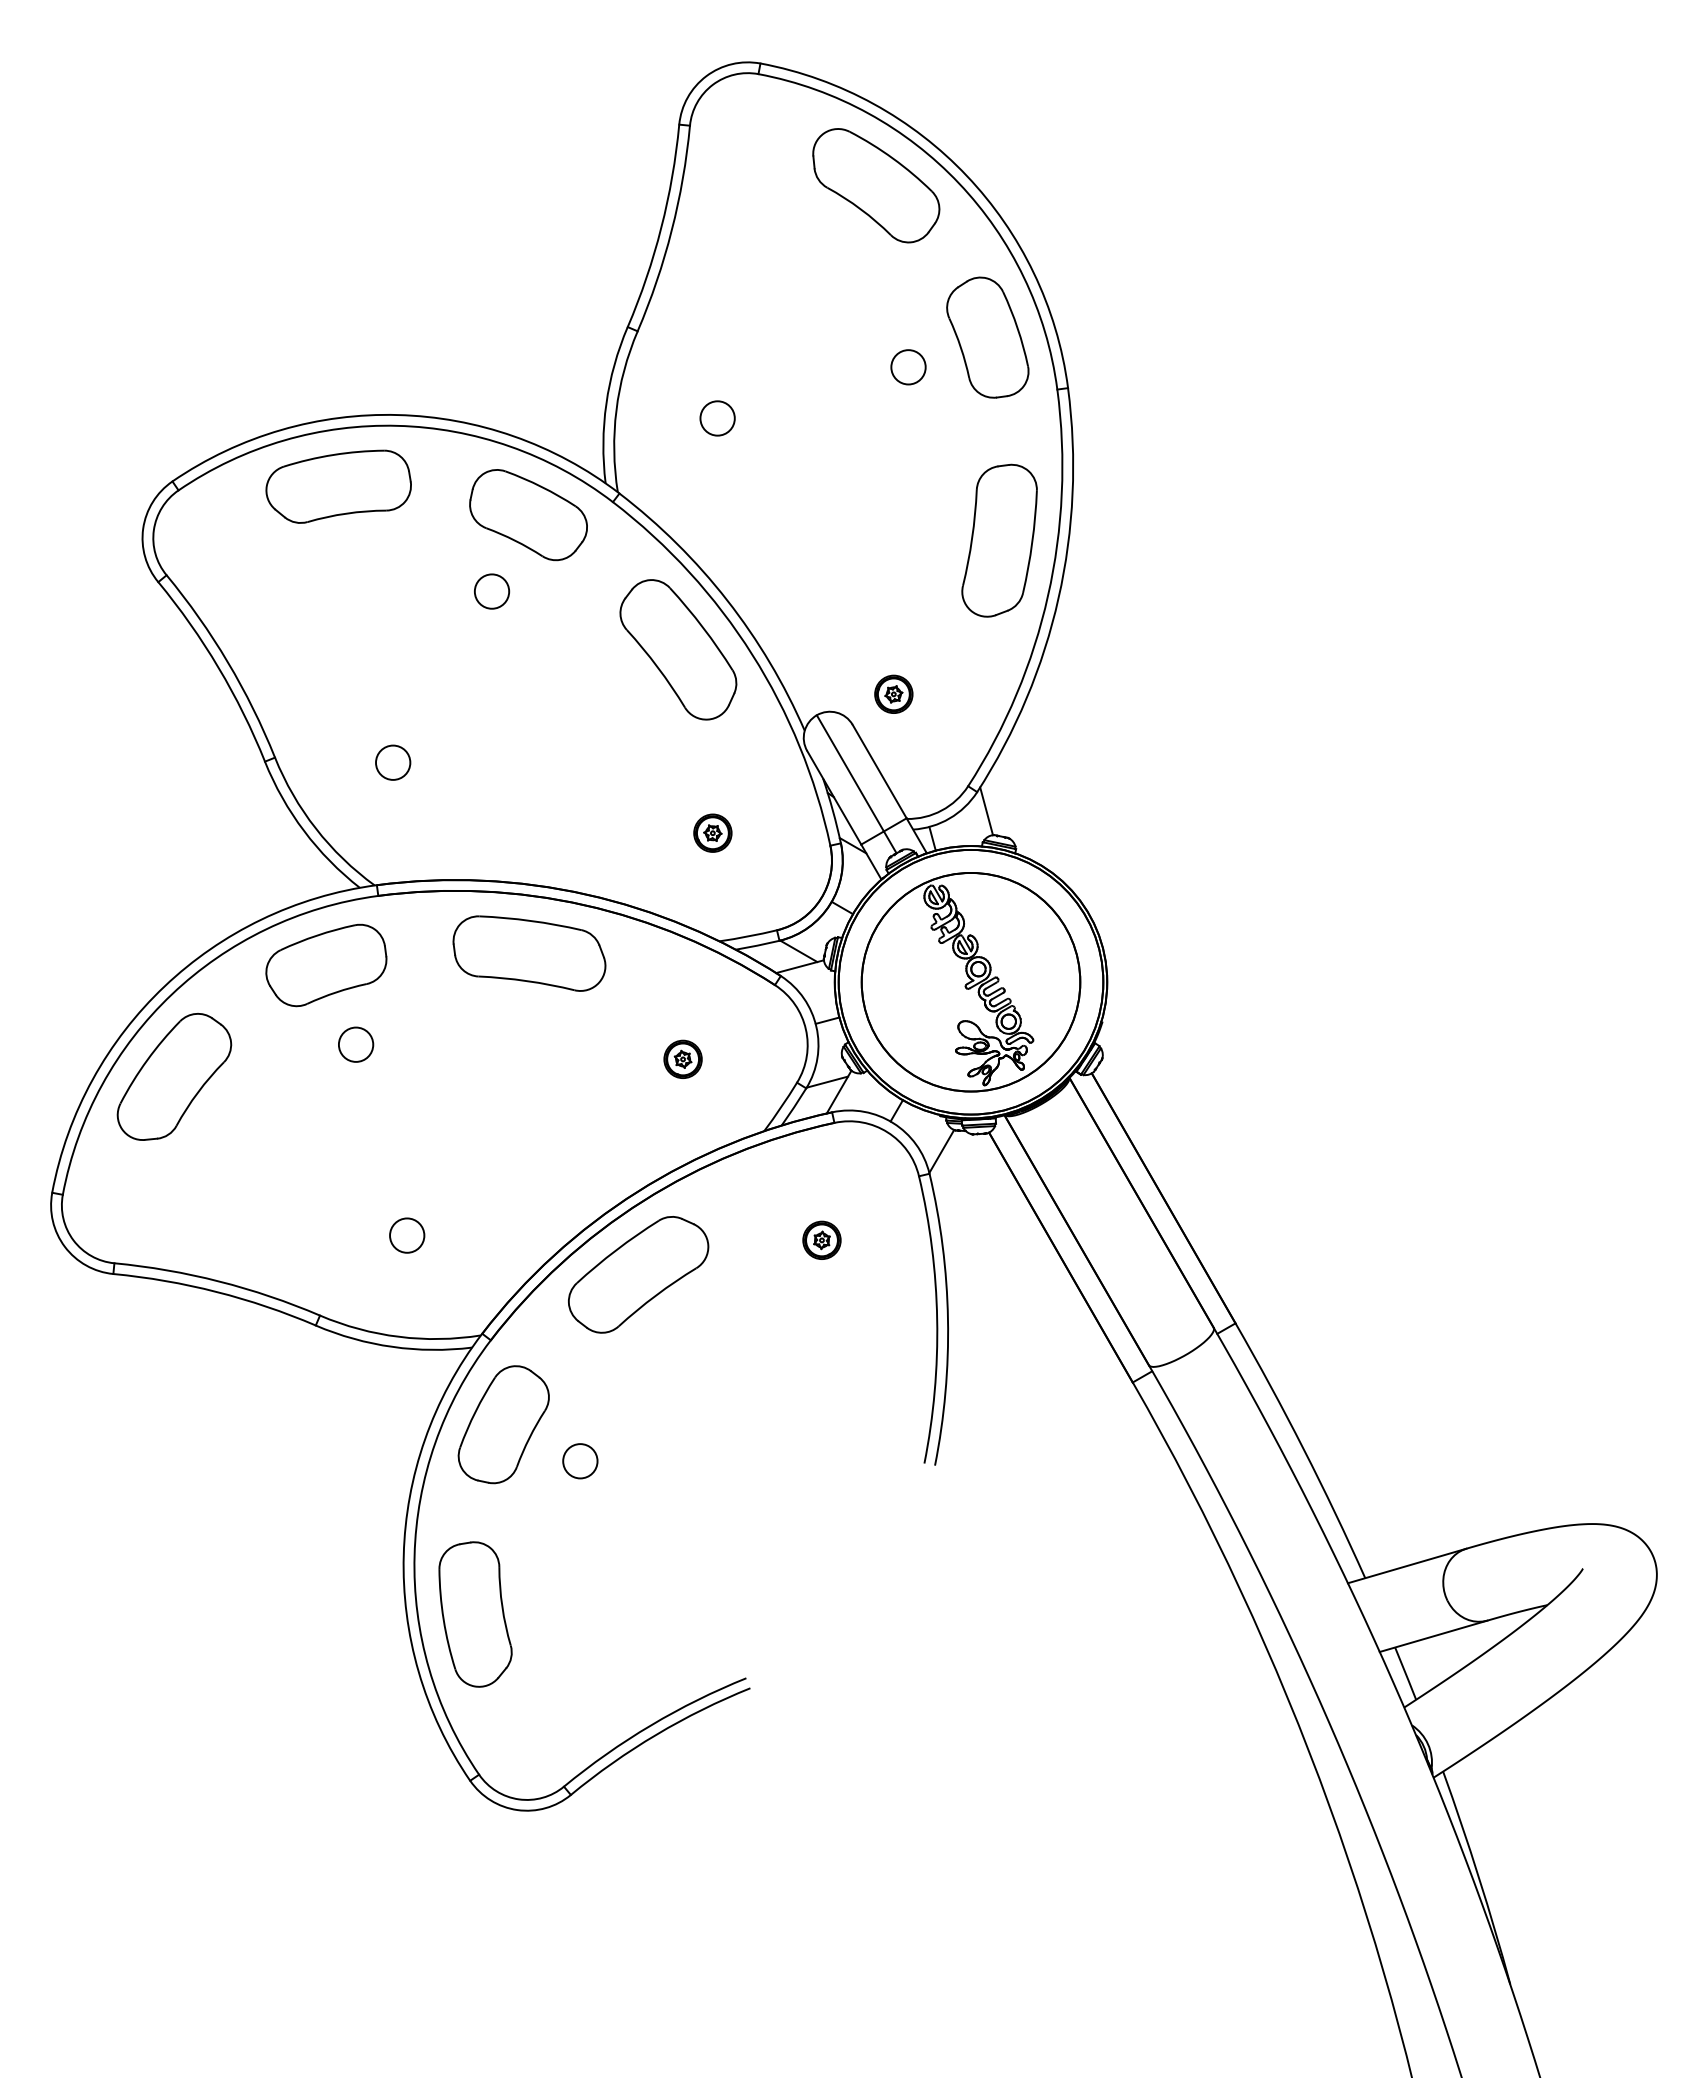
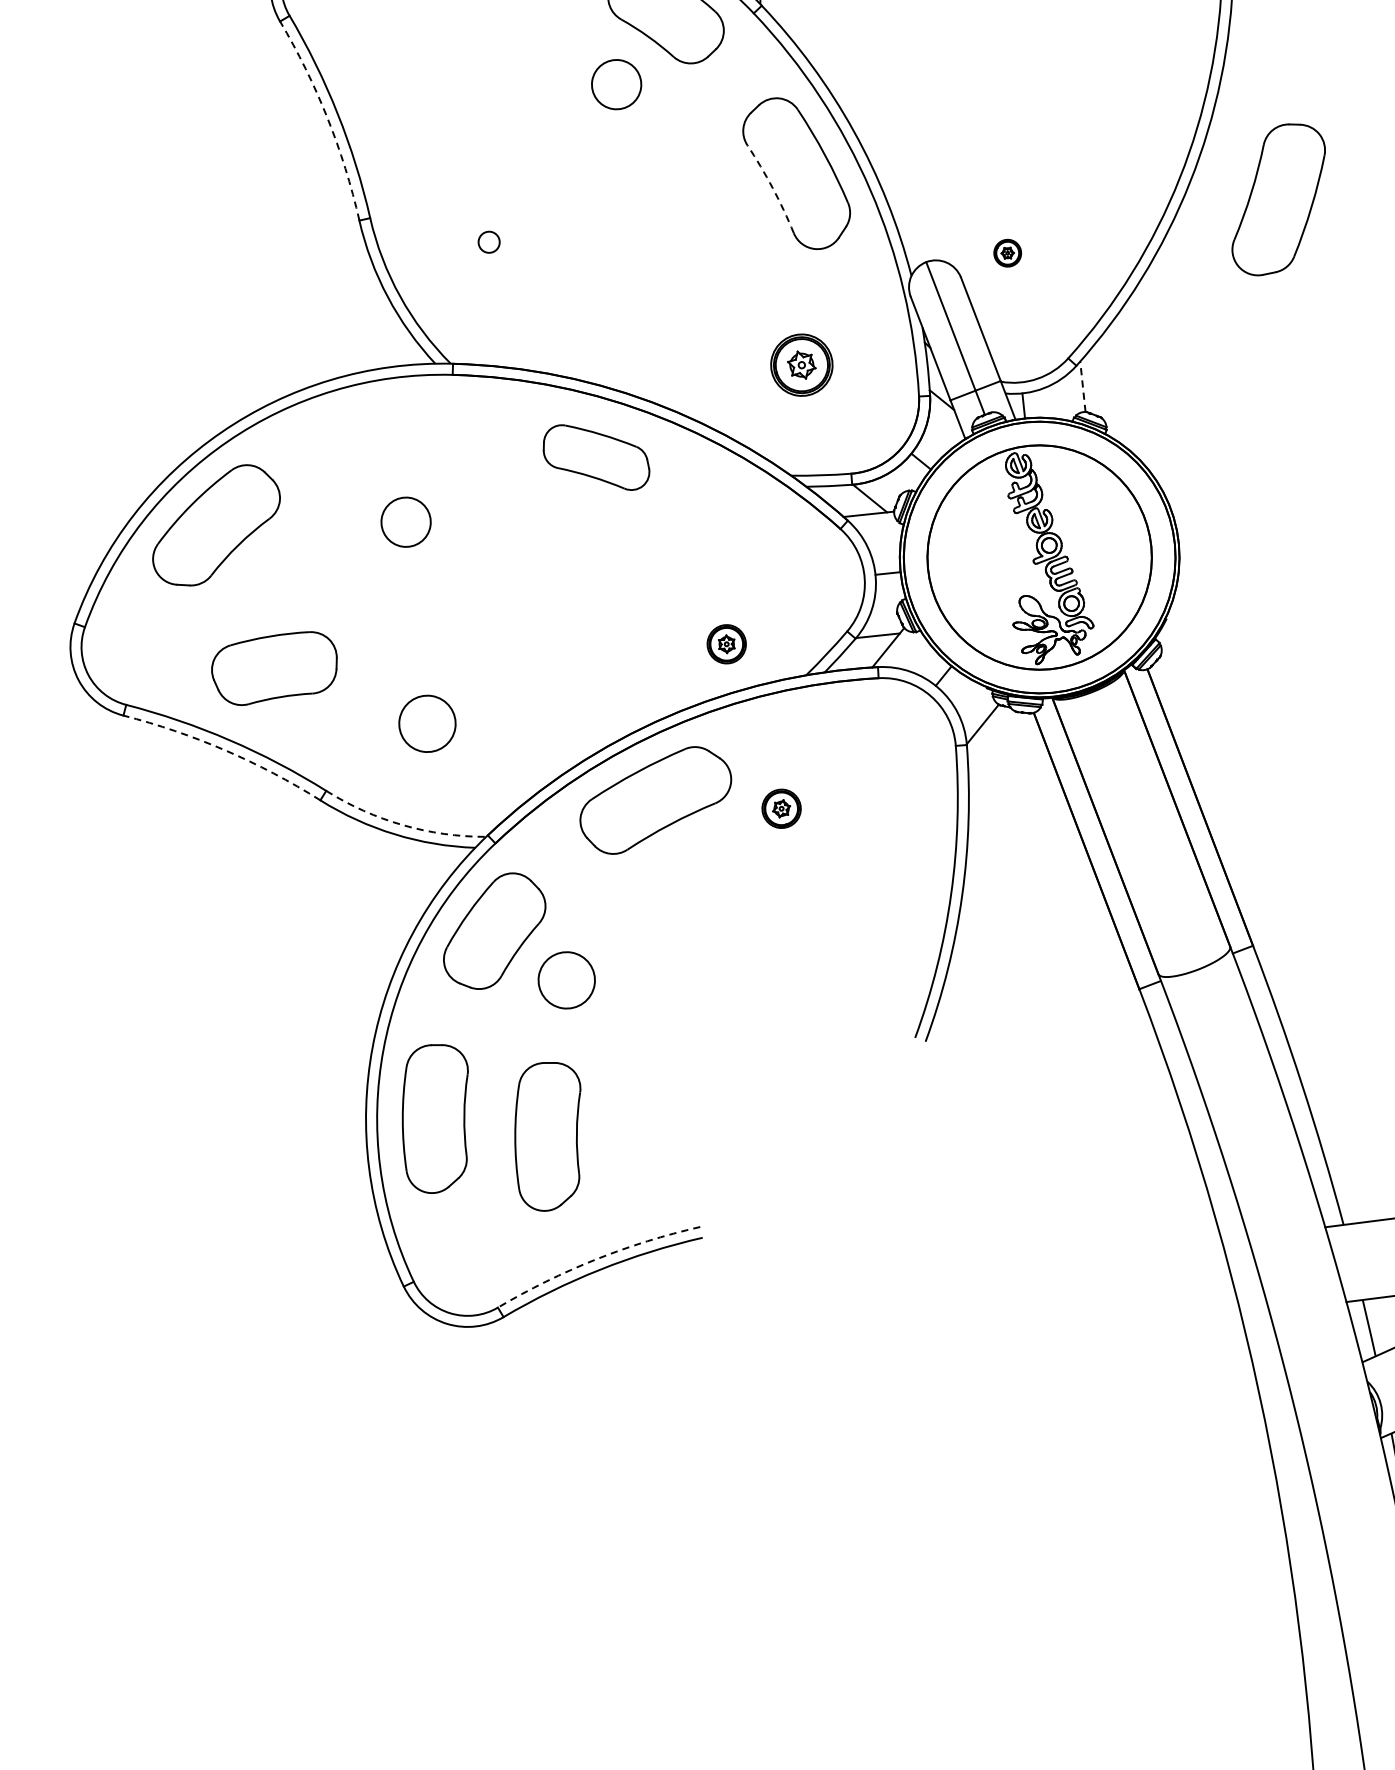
part: (999, 540) -> (1278, 199), moved
circle: (492, 591) -> (617, 84), size x1.4
arc: (218, 667) -> (327, 117), solid -> dashed
arc: (657, 667) -> (772, 188), solid -> dashed
part: (893, 693) -> (1007, 252), size x0.7
circle: (393, 762) -> (489, 242), size x0.6
line: (986, 811) -> (1082, 386), solid -> dashed
part: (712, 832) -> (801, 364), size x1.6
part: (529, 953) -> (596, 457), size x0.7
part: (326, 965) -> (274, 668), moved
circle: (356, 1044) -> (406, 521), size x1.4
part: (682, 1058) -> (726, 643), moved
circle: (407, 1235) -> (427, 723), size x1.6
part: (821, 1239) -> (781, 807), moved
arc: (216, 1291) -> (225, 749), solid -> dashed
arc: (399, 1336) -> (403, 824), solid -> dashed
circle: (580, 1461) -> (566, 980), size x1.6
part: (586, 1614) -> (548, 1136), added
arc: (651, 1725) -> (596, 1259), solid -> dashed

